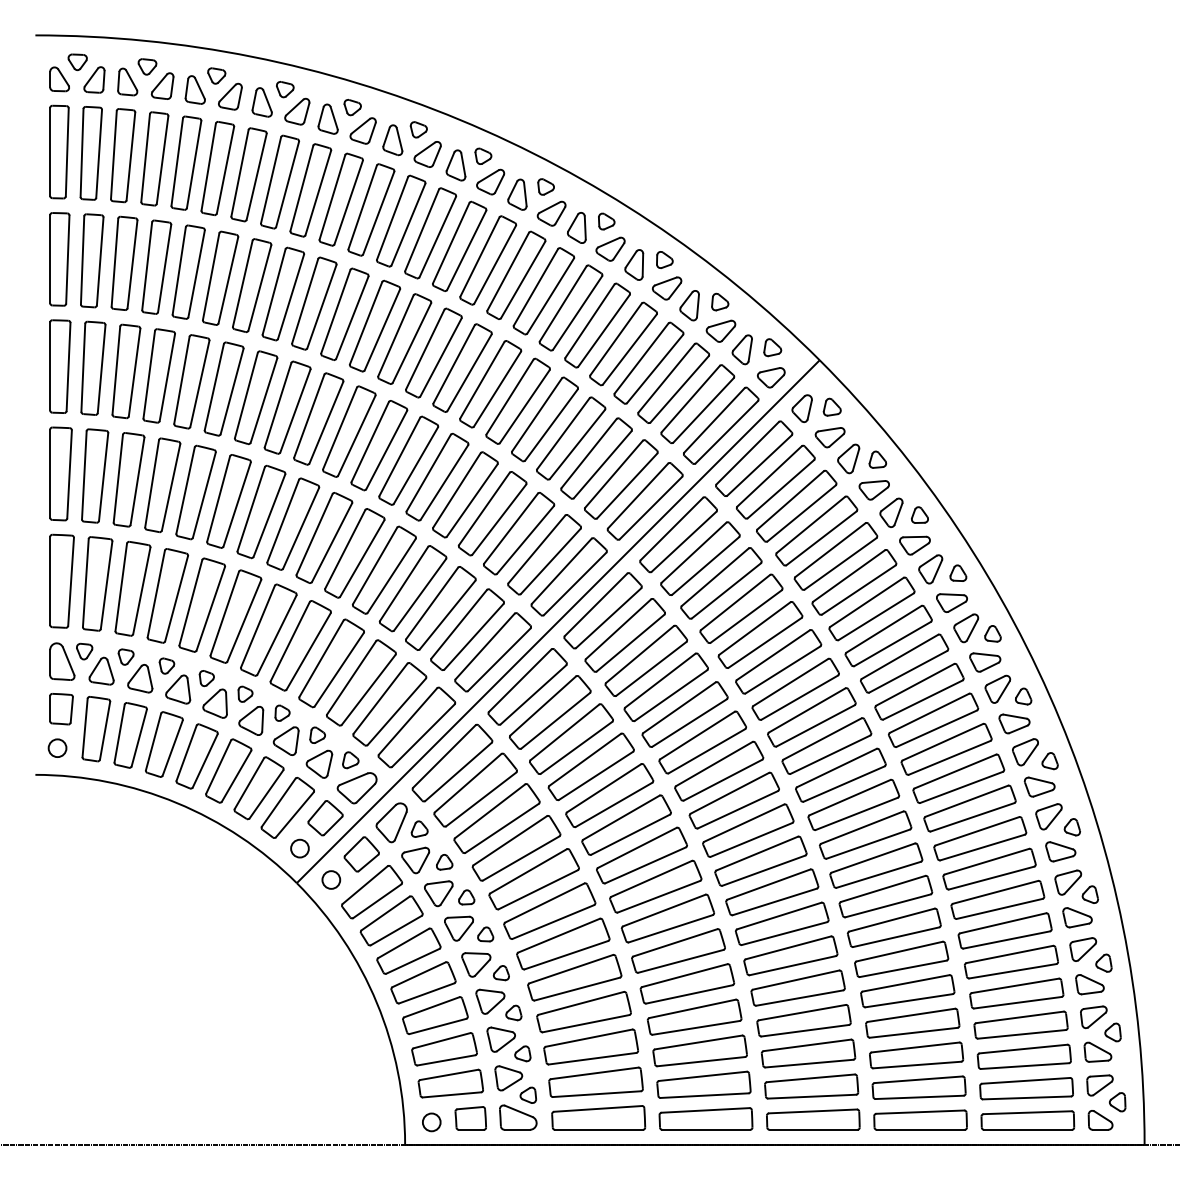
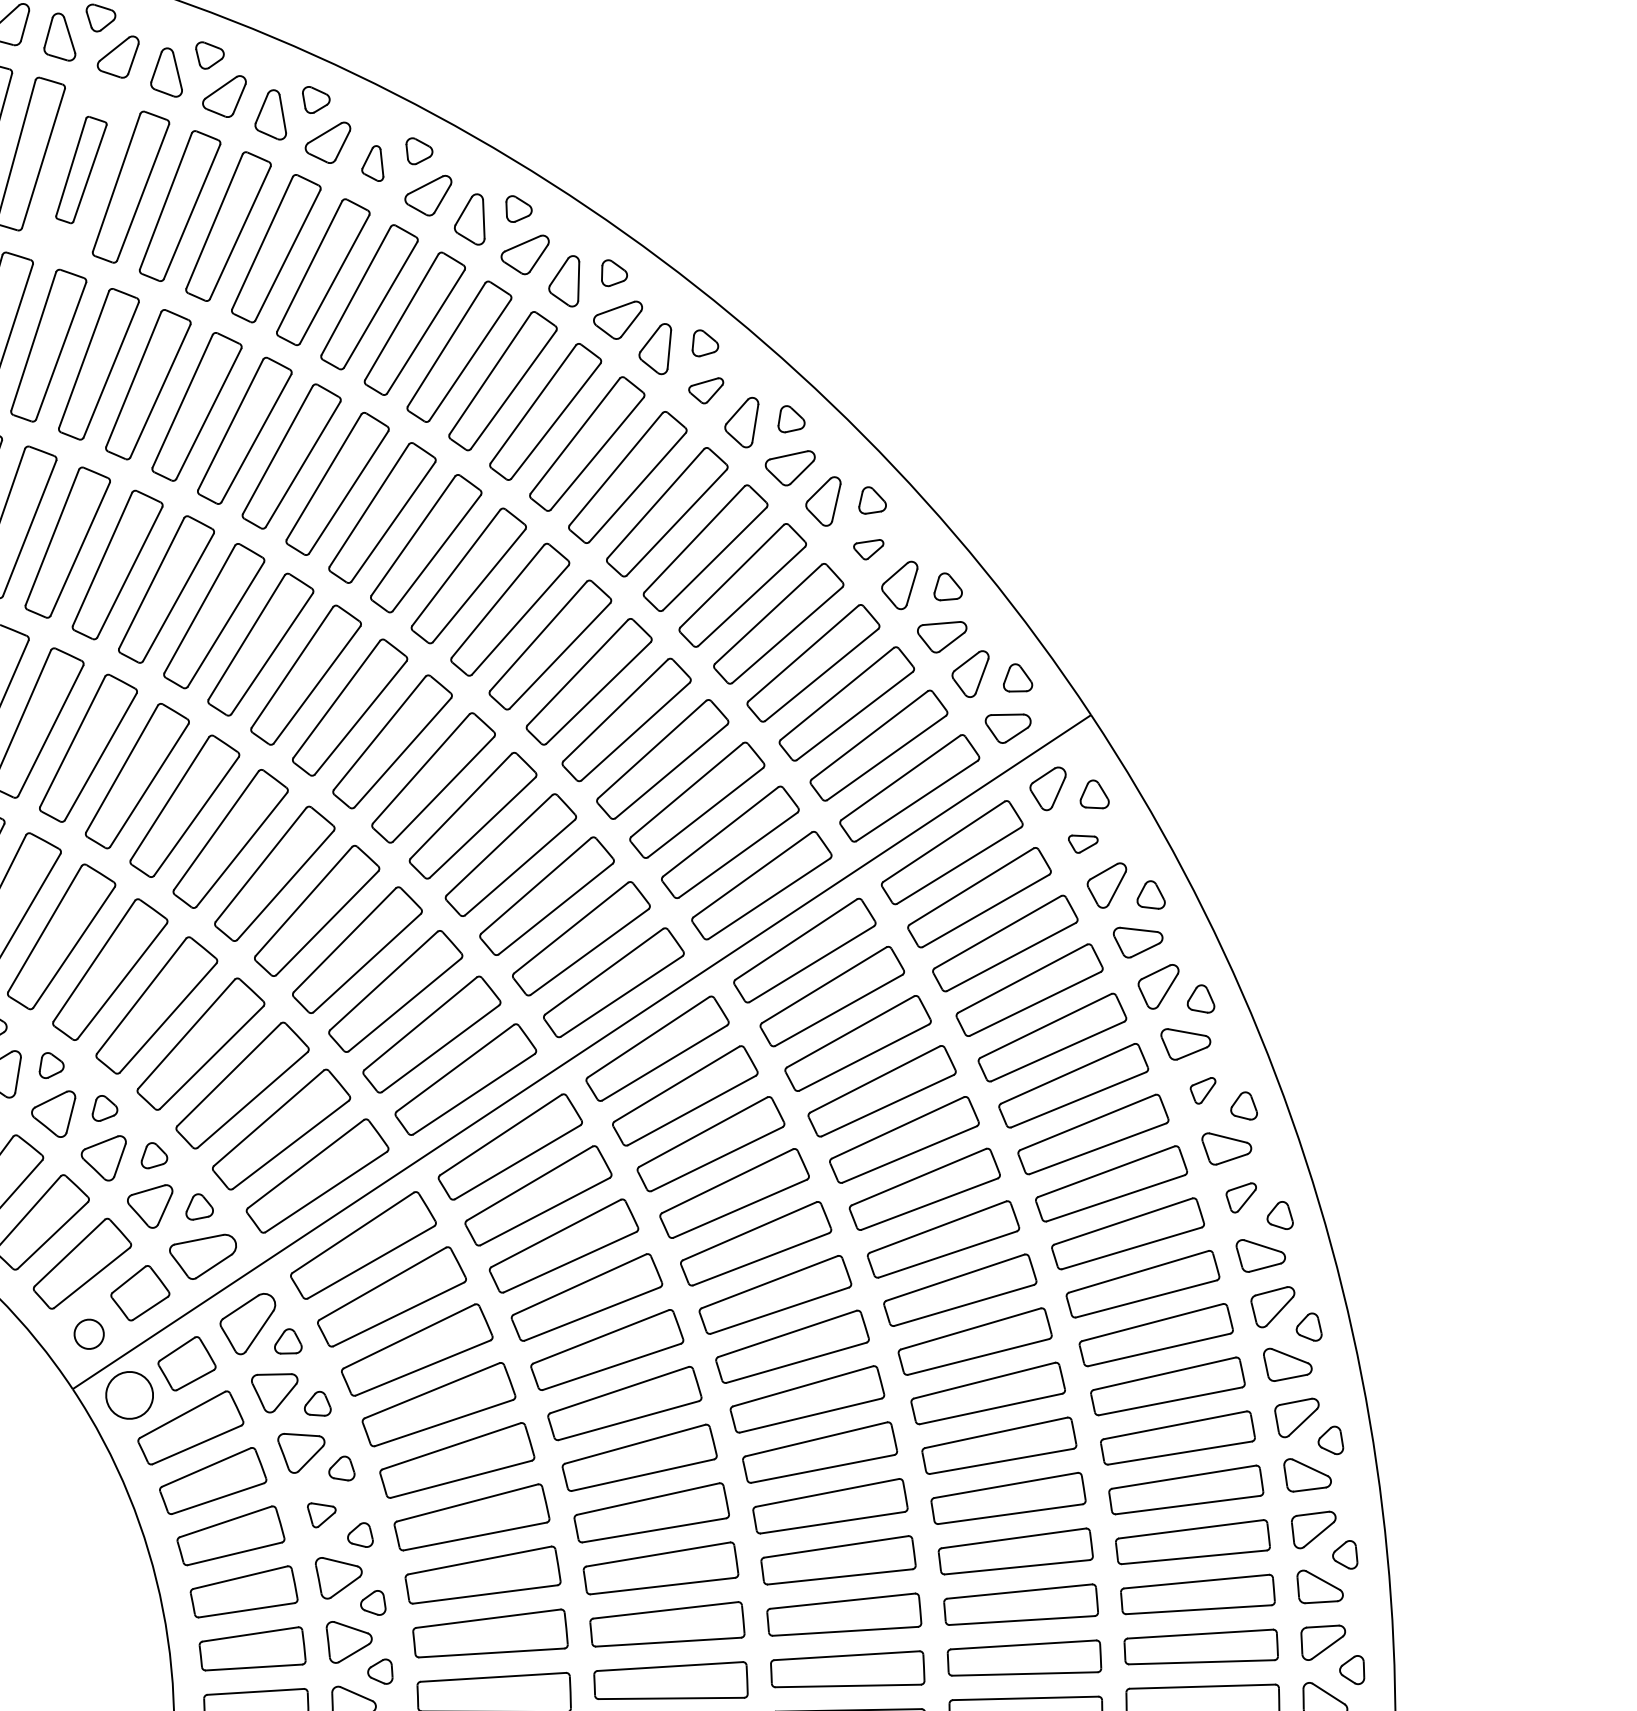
part: (327, 118) -> (374, 161), size x0.7
part: (154, 158) -> (81, 169), size x0.7
part: (551, 213) -> (705, 389), size x0.7
part: (667, 288) -> (868, 548), size x0.6
part: (829, 437) -> (1081, 843), size x0.6
part: (930, 569) -> (1201, 1090), size x0.6
part: (966, 628) -> (1240, 1197), size x0.7
circle: (331, 879) -> (130, 1394), size x1.6
part: (458, 928) -> (319, 1515), size x0.6

